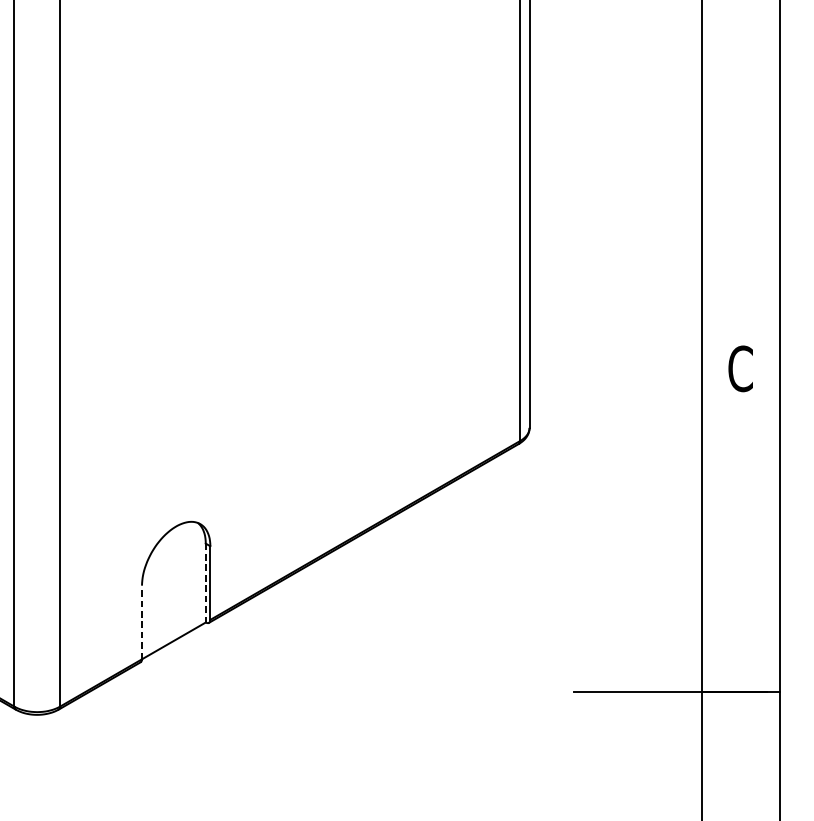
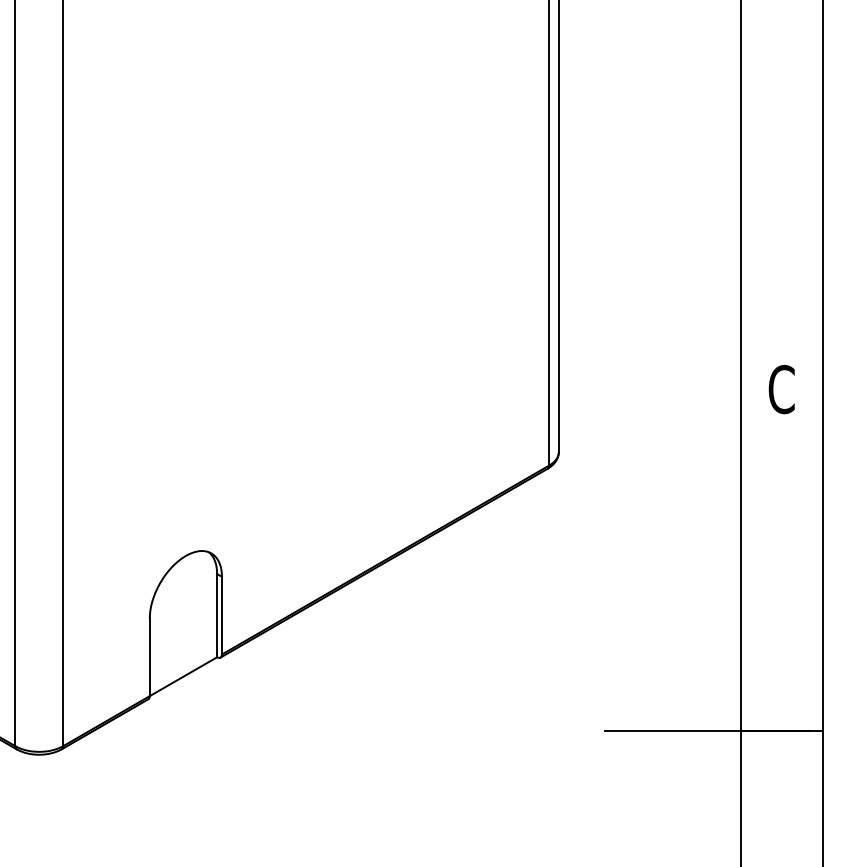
line: (206, 582) -> (217, 615), dashed -> solid
line: (141, 622) -> (149, 657), dashed -> solid

